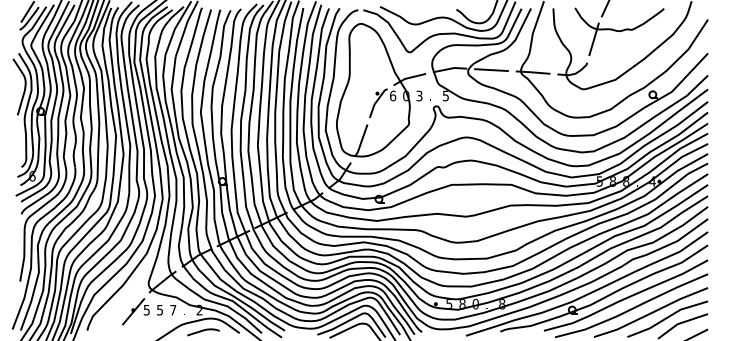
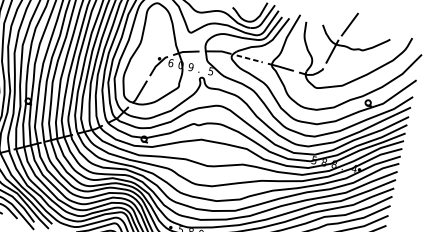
line: (491, 70) -> (249, 59), solid -> dashed
text: (419, 95) -> (191, 66), 3 -> 9

